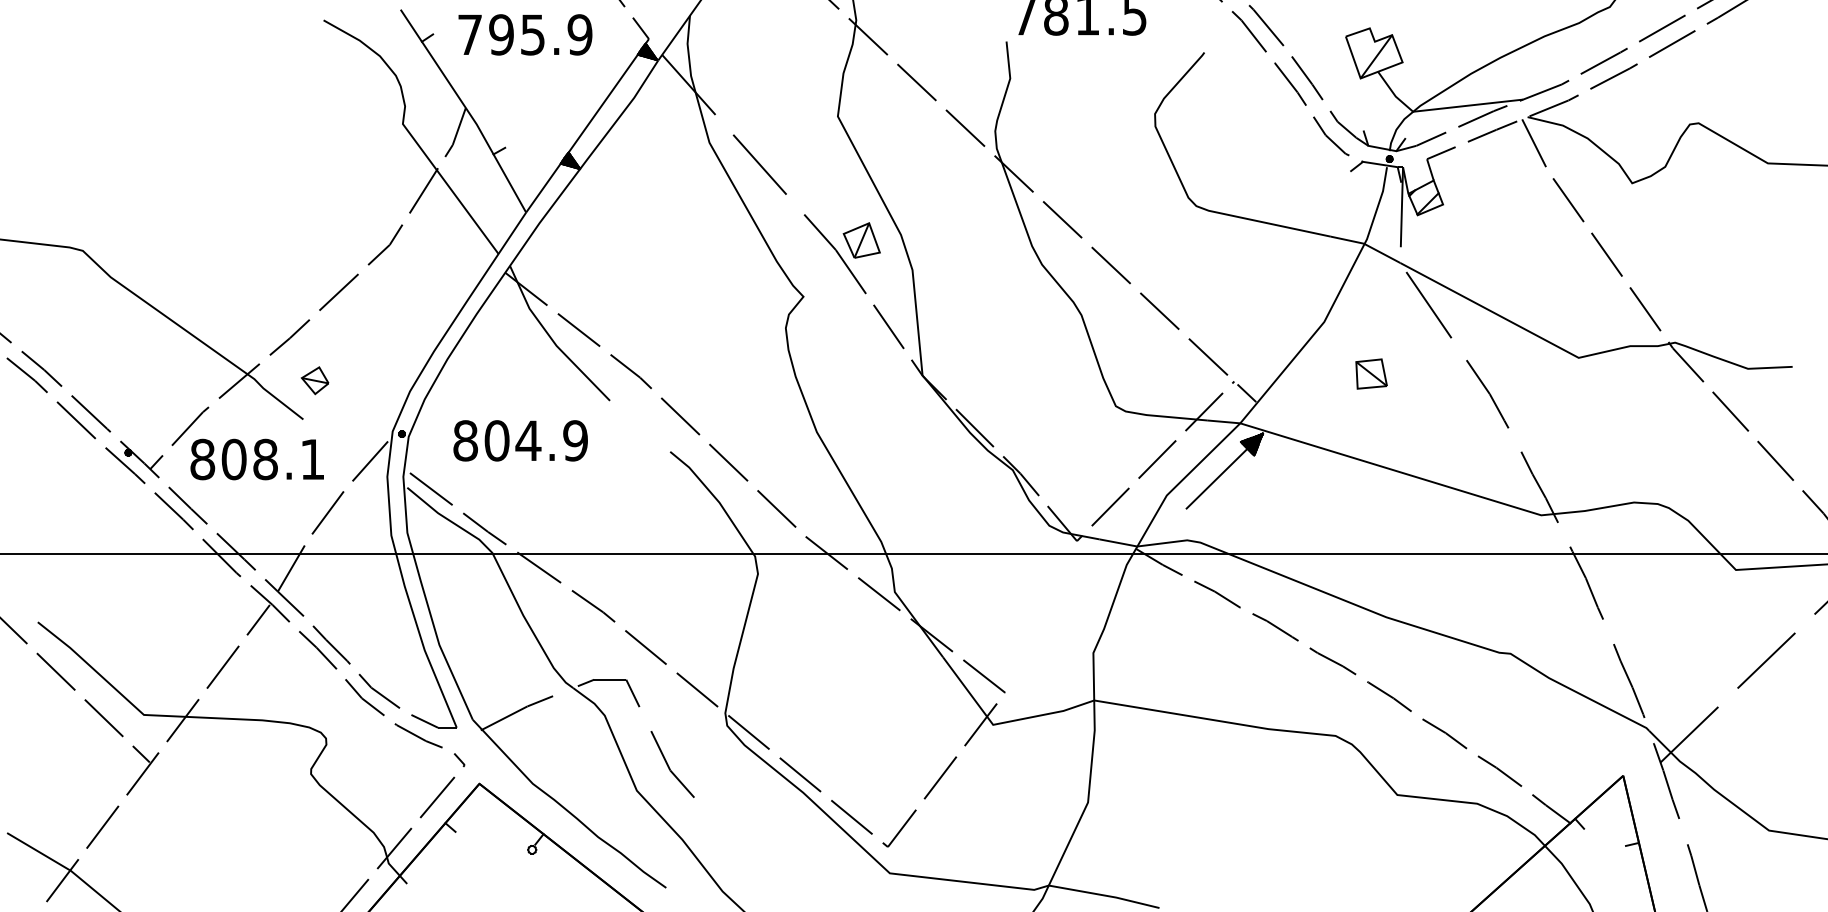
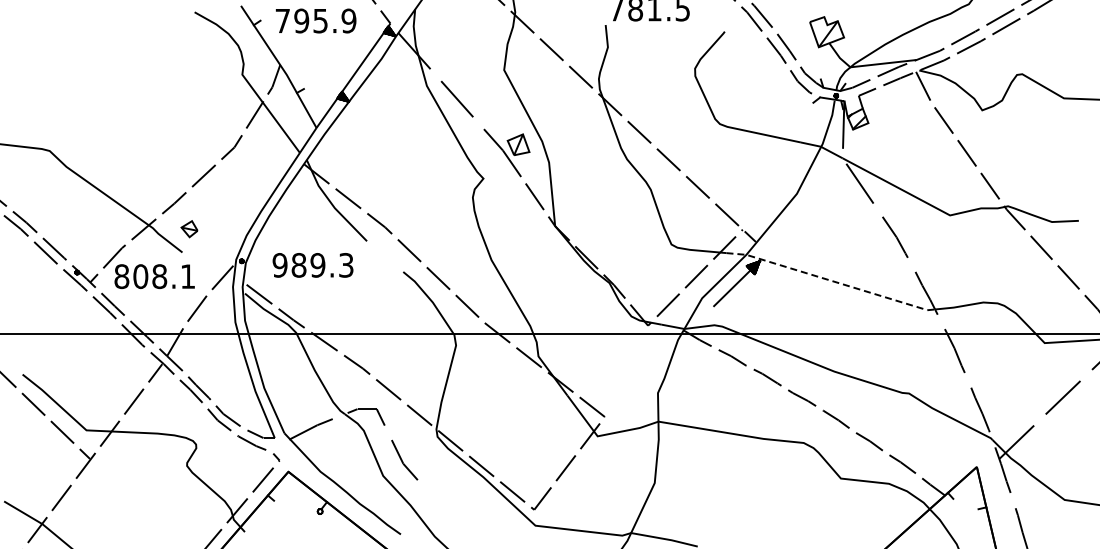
part: (1371, 372) -> (825, 224), removed
text: (519, 441) -> (312, 265), 804.9 -> 989.3
line: (1381, 465) -> (831, 280), solid -> dashed

